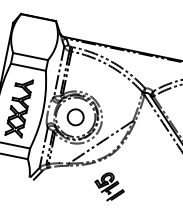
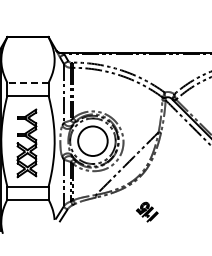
line: (30, 56) -> (27, 82), solid -> dashed
circle: (75, 117) -> (92, 141), size x1.6
part: (109, 186) -> (147, 211), size x0.6

